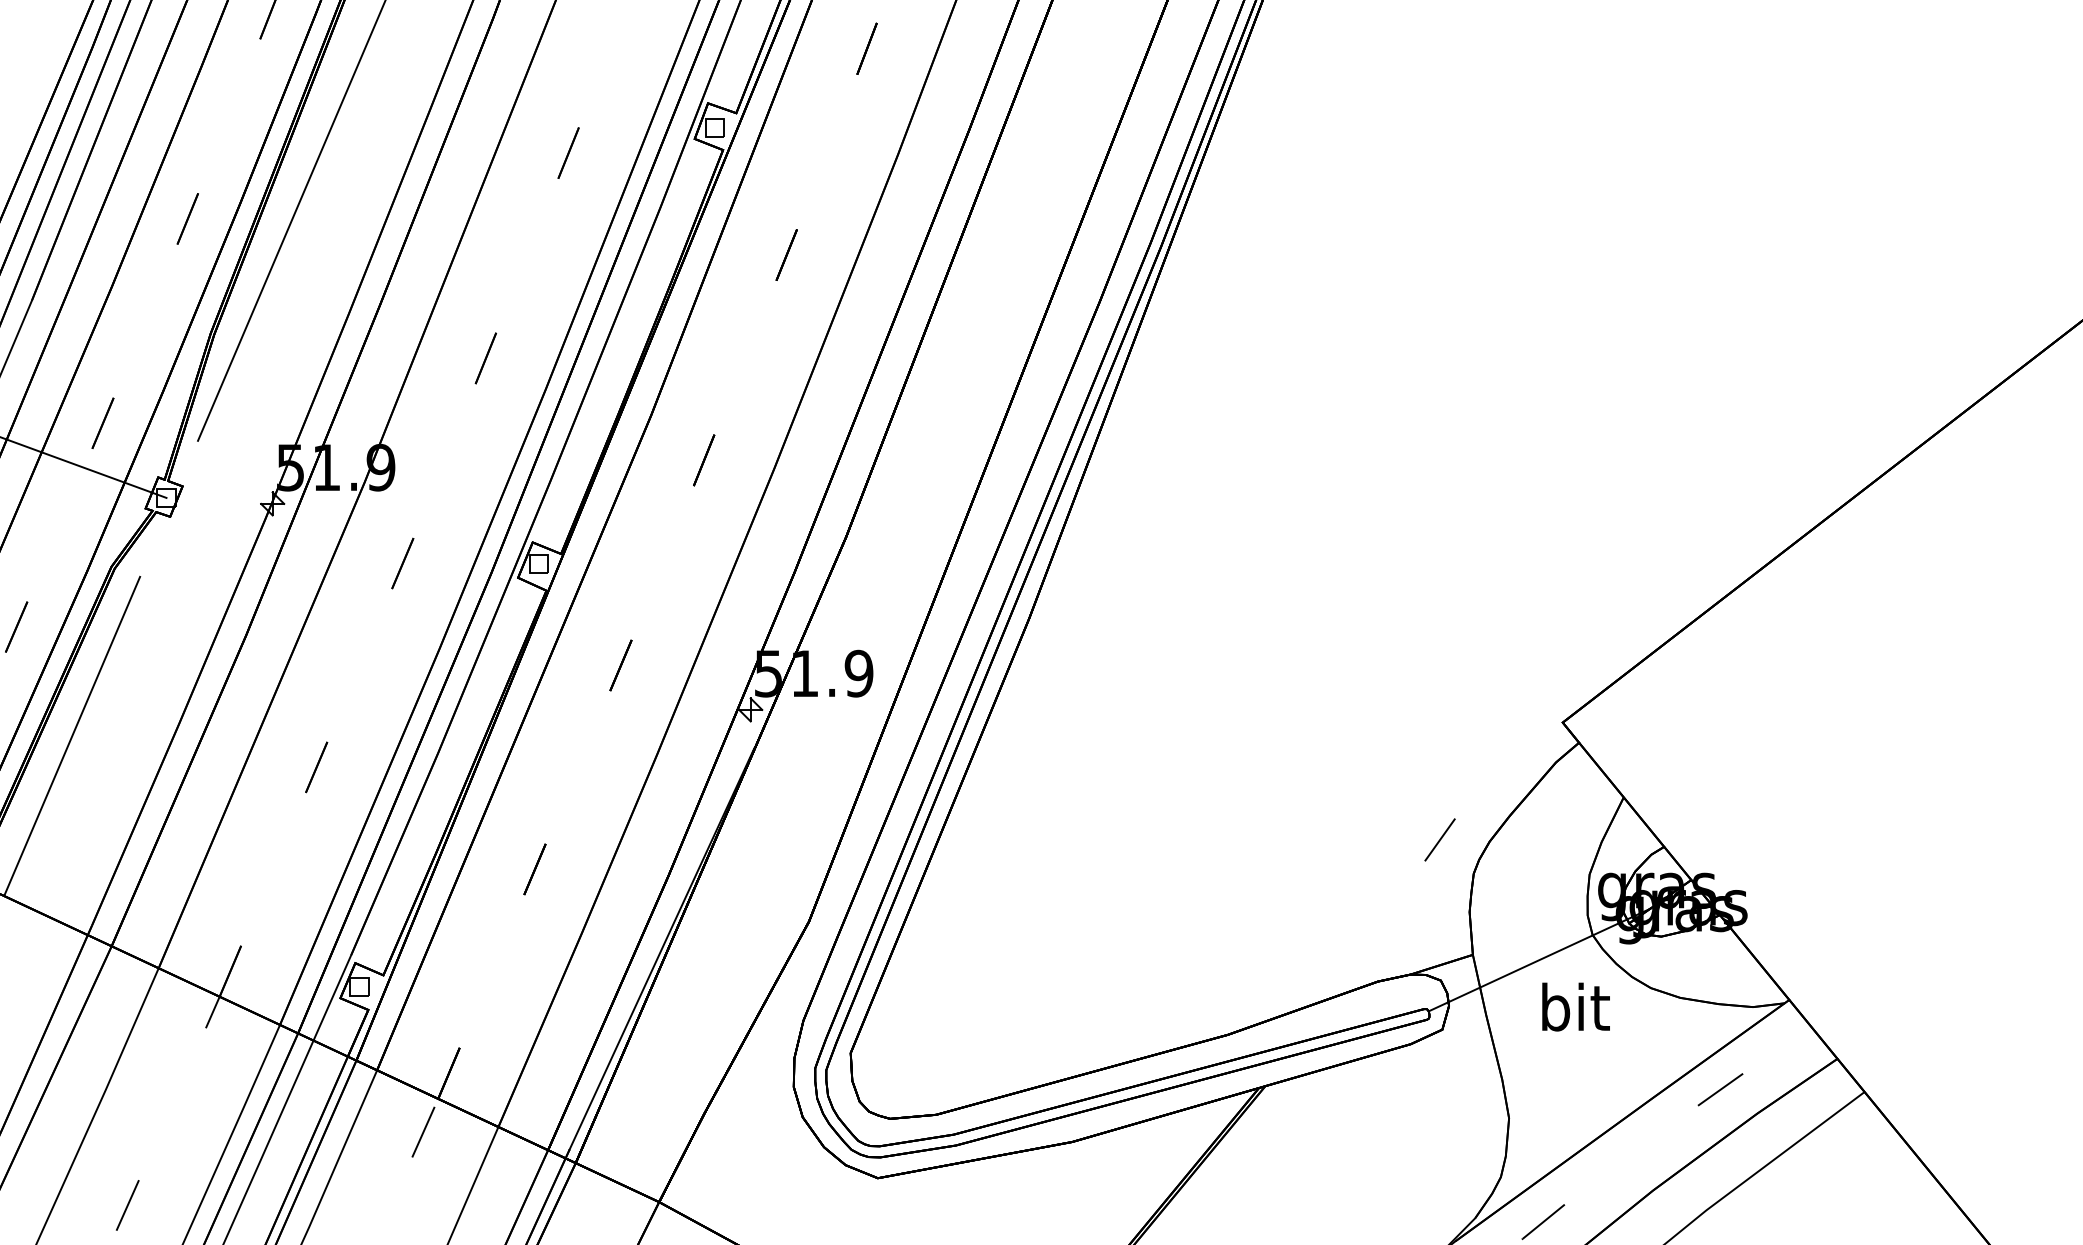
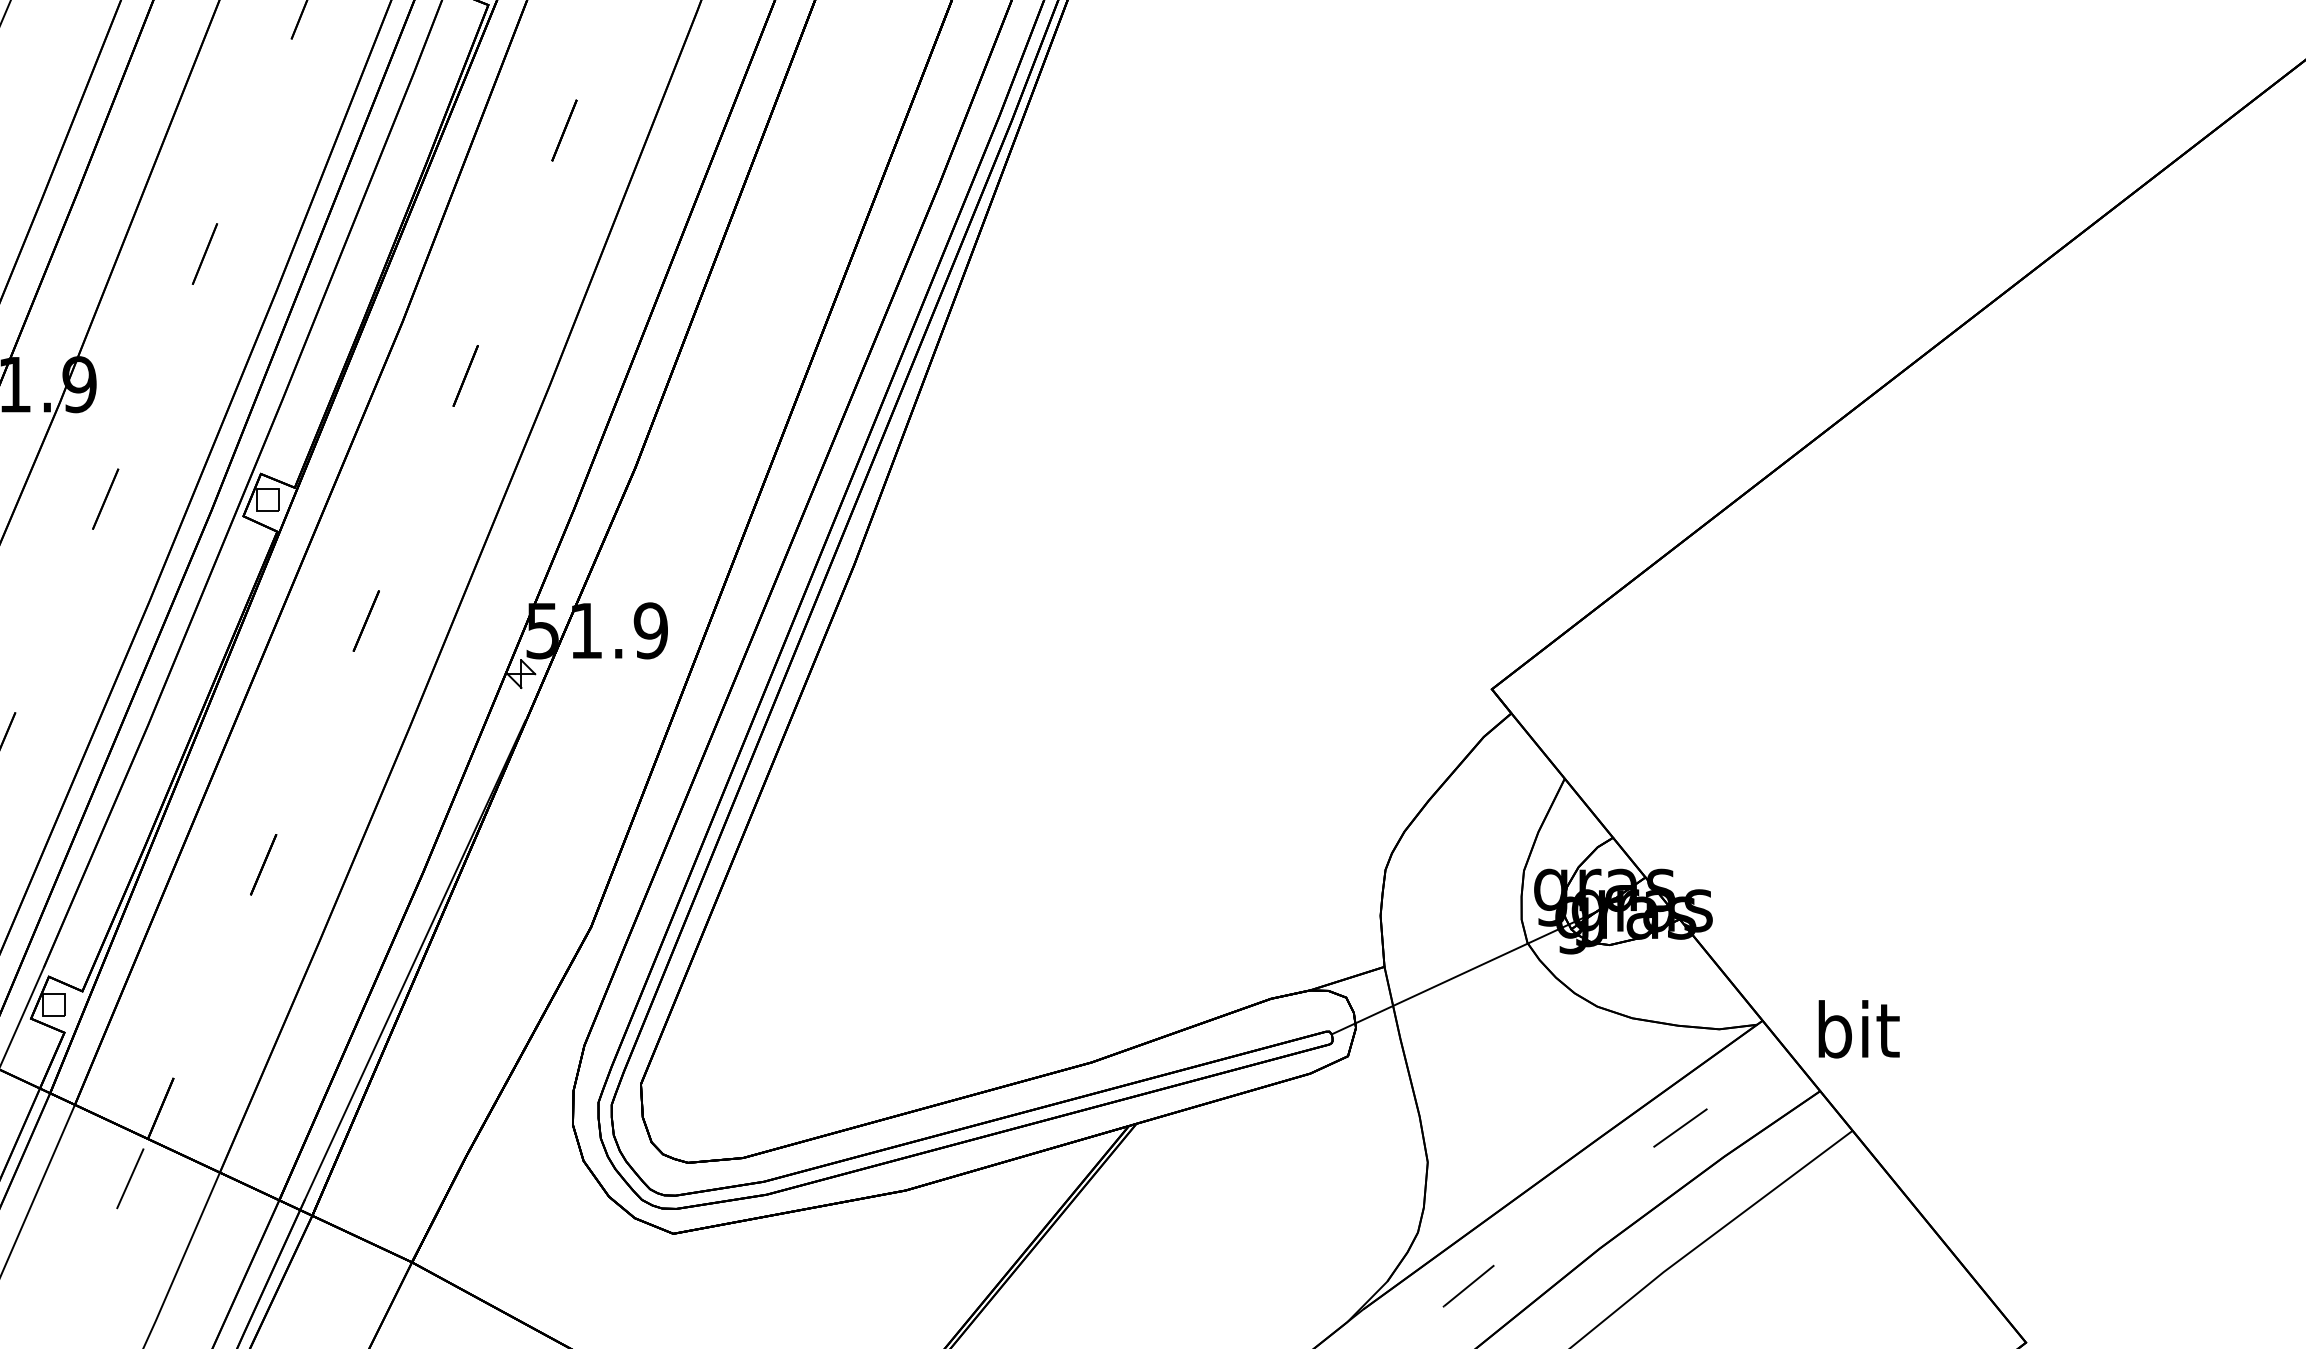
line: (1439, 839) -> (1344, 829), removed
text: (1575, 1006) -> (1858, 1028), moved

